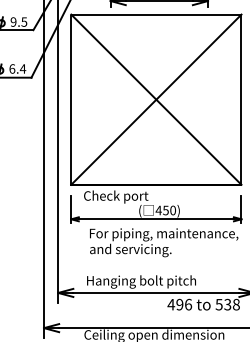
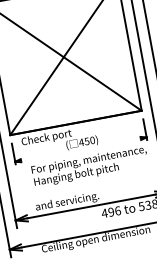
line: (155, 219) -> (80, 149), removed
text: (144, 250) -> (76, 175), and servicing. -> Hanging bolt pitch
text: (140, 281) -> (77, 199), Hanging bolt pitch -> and servicing.

